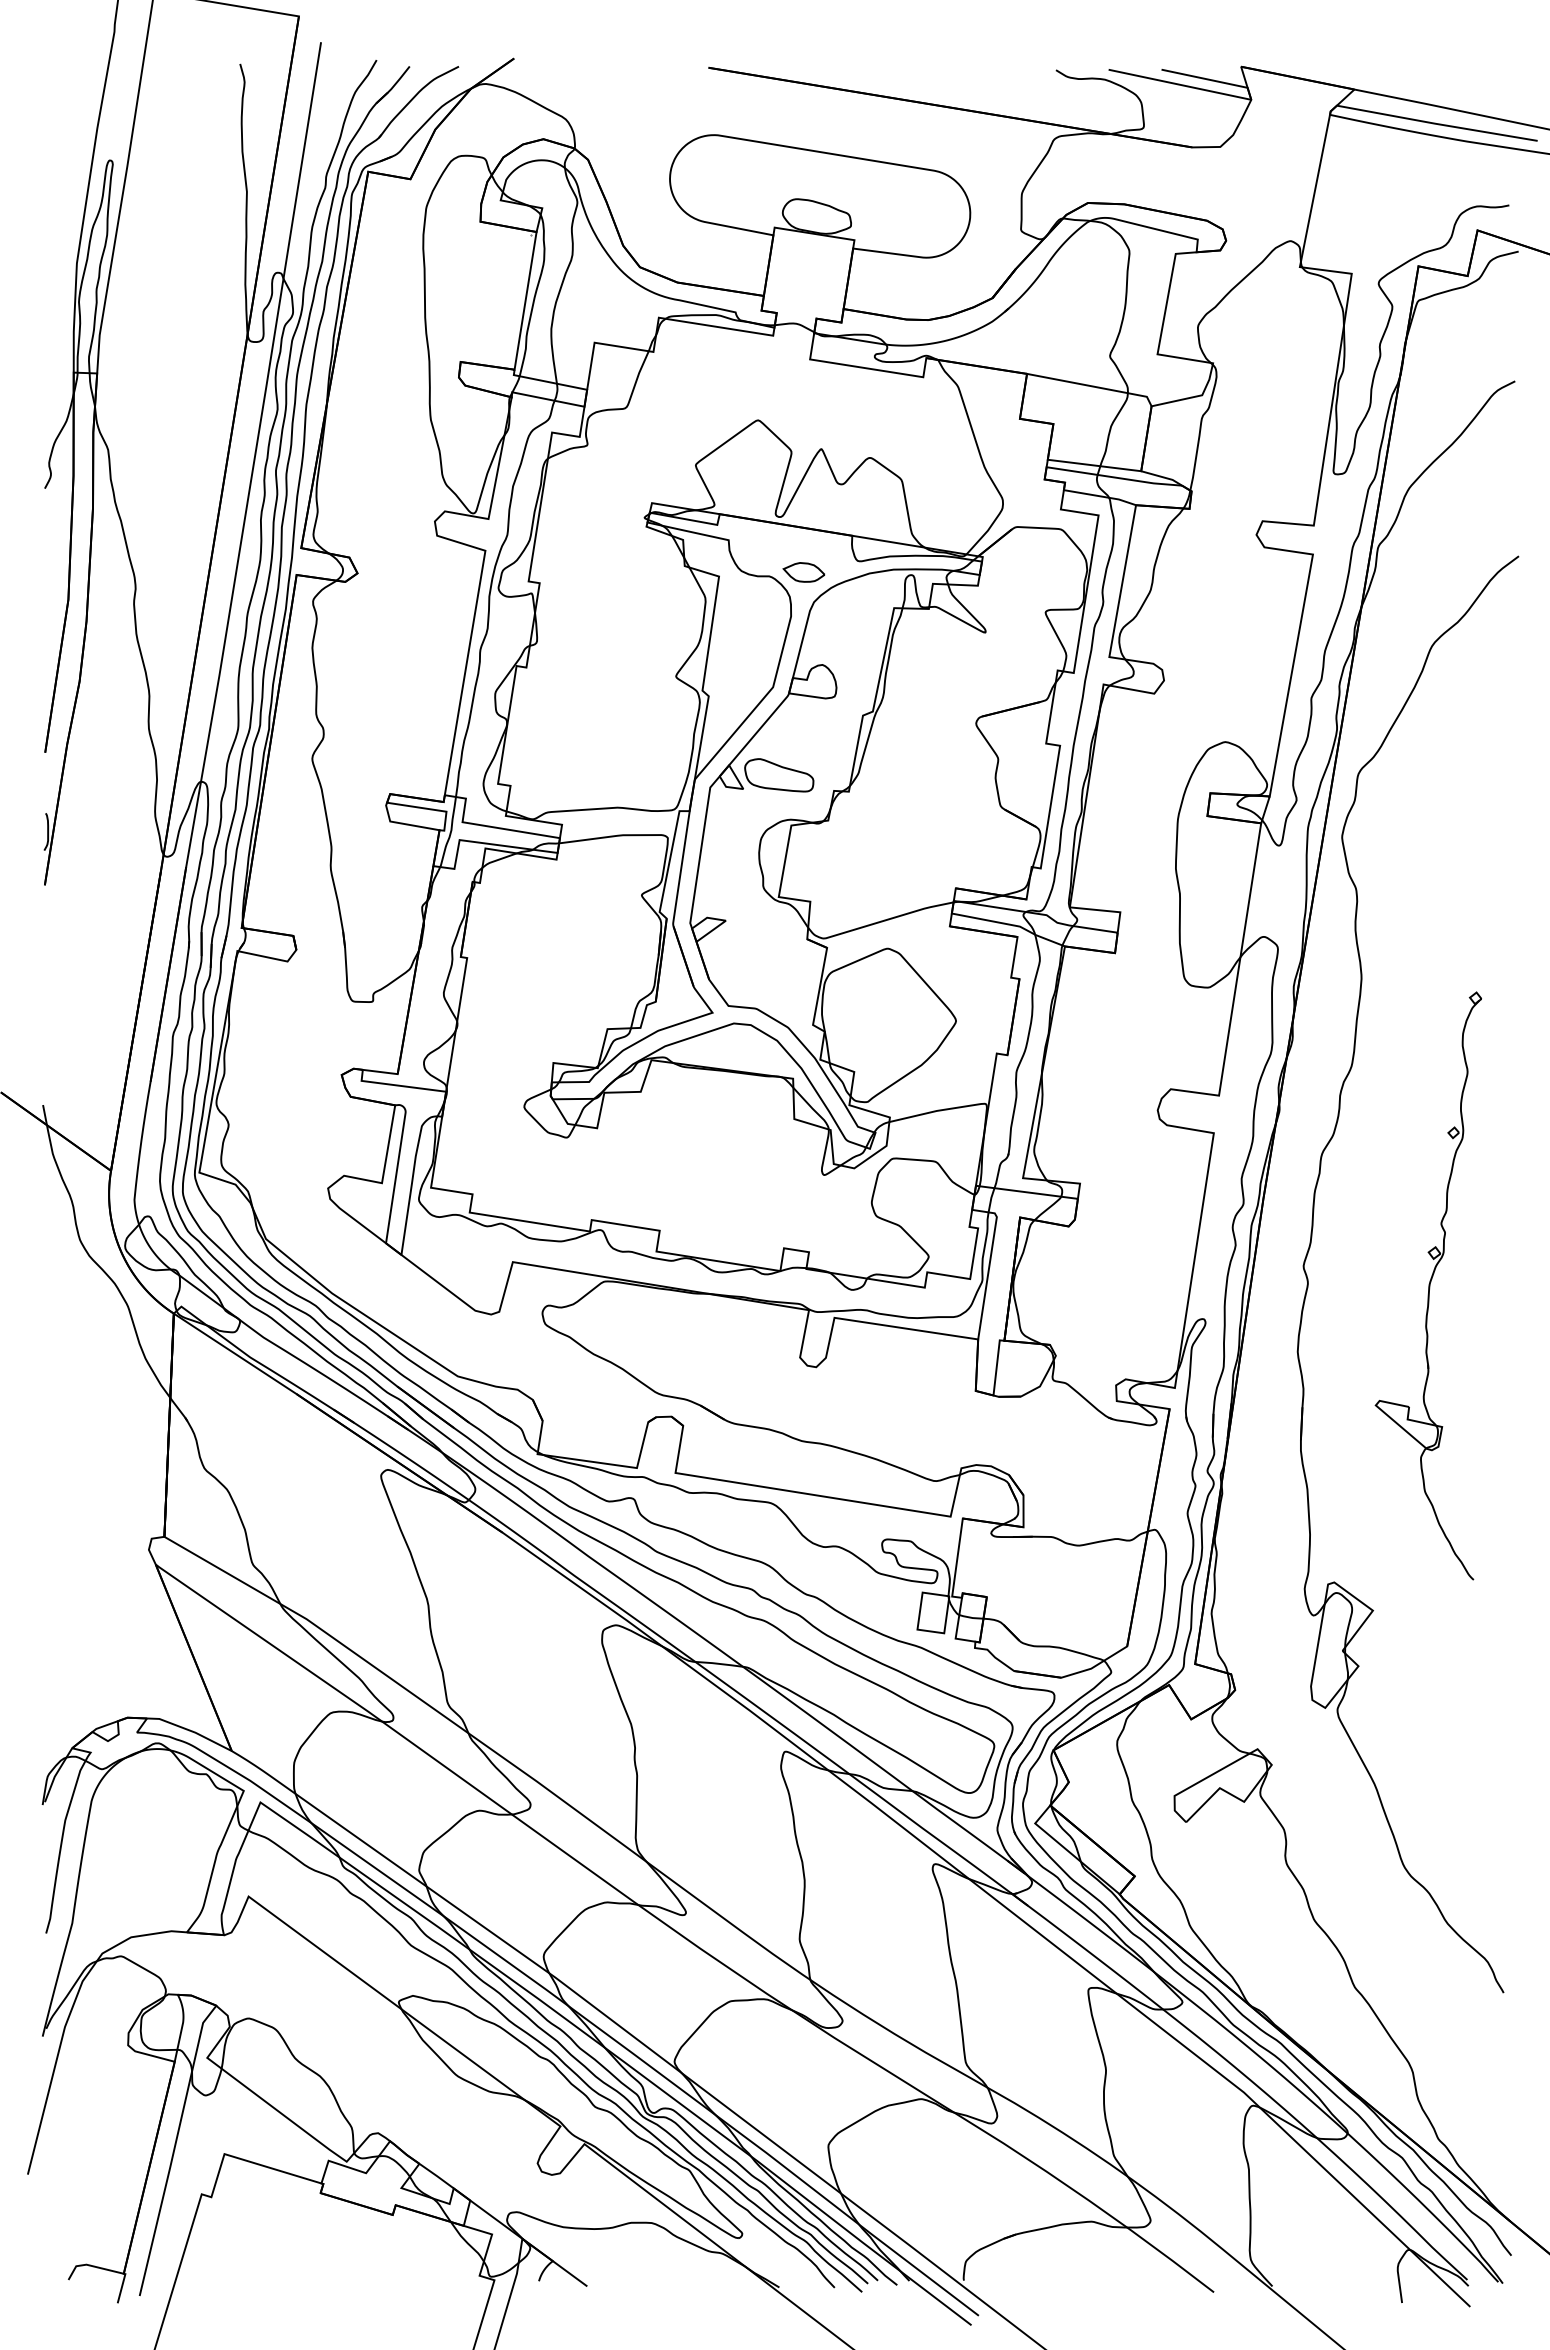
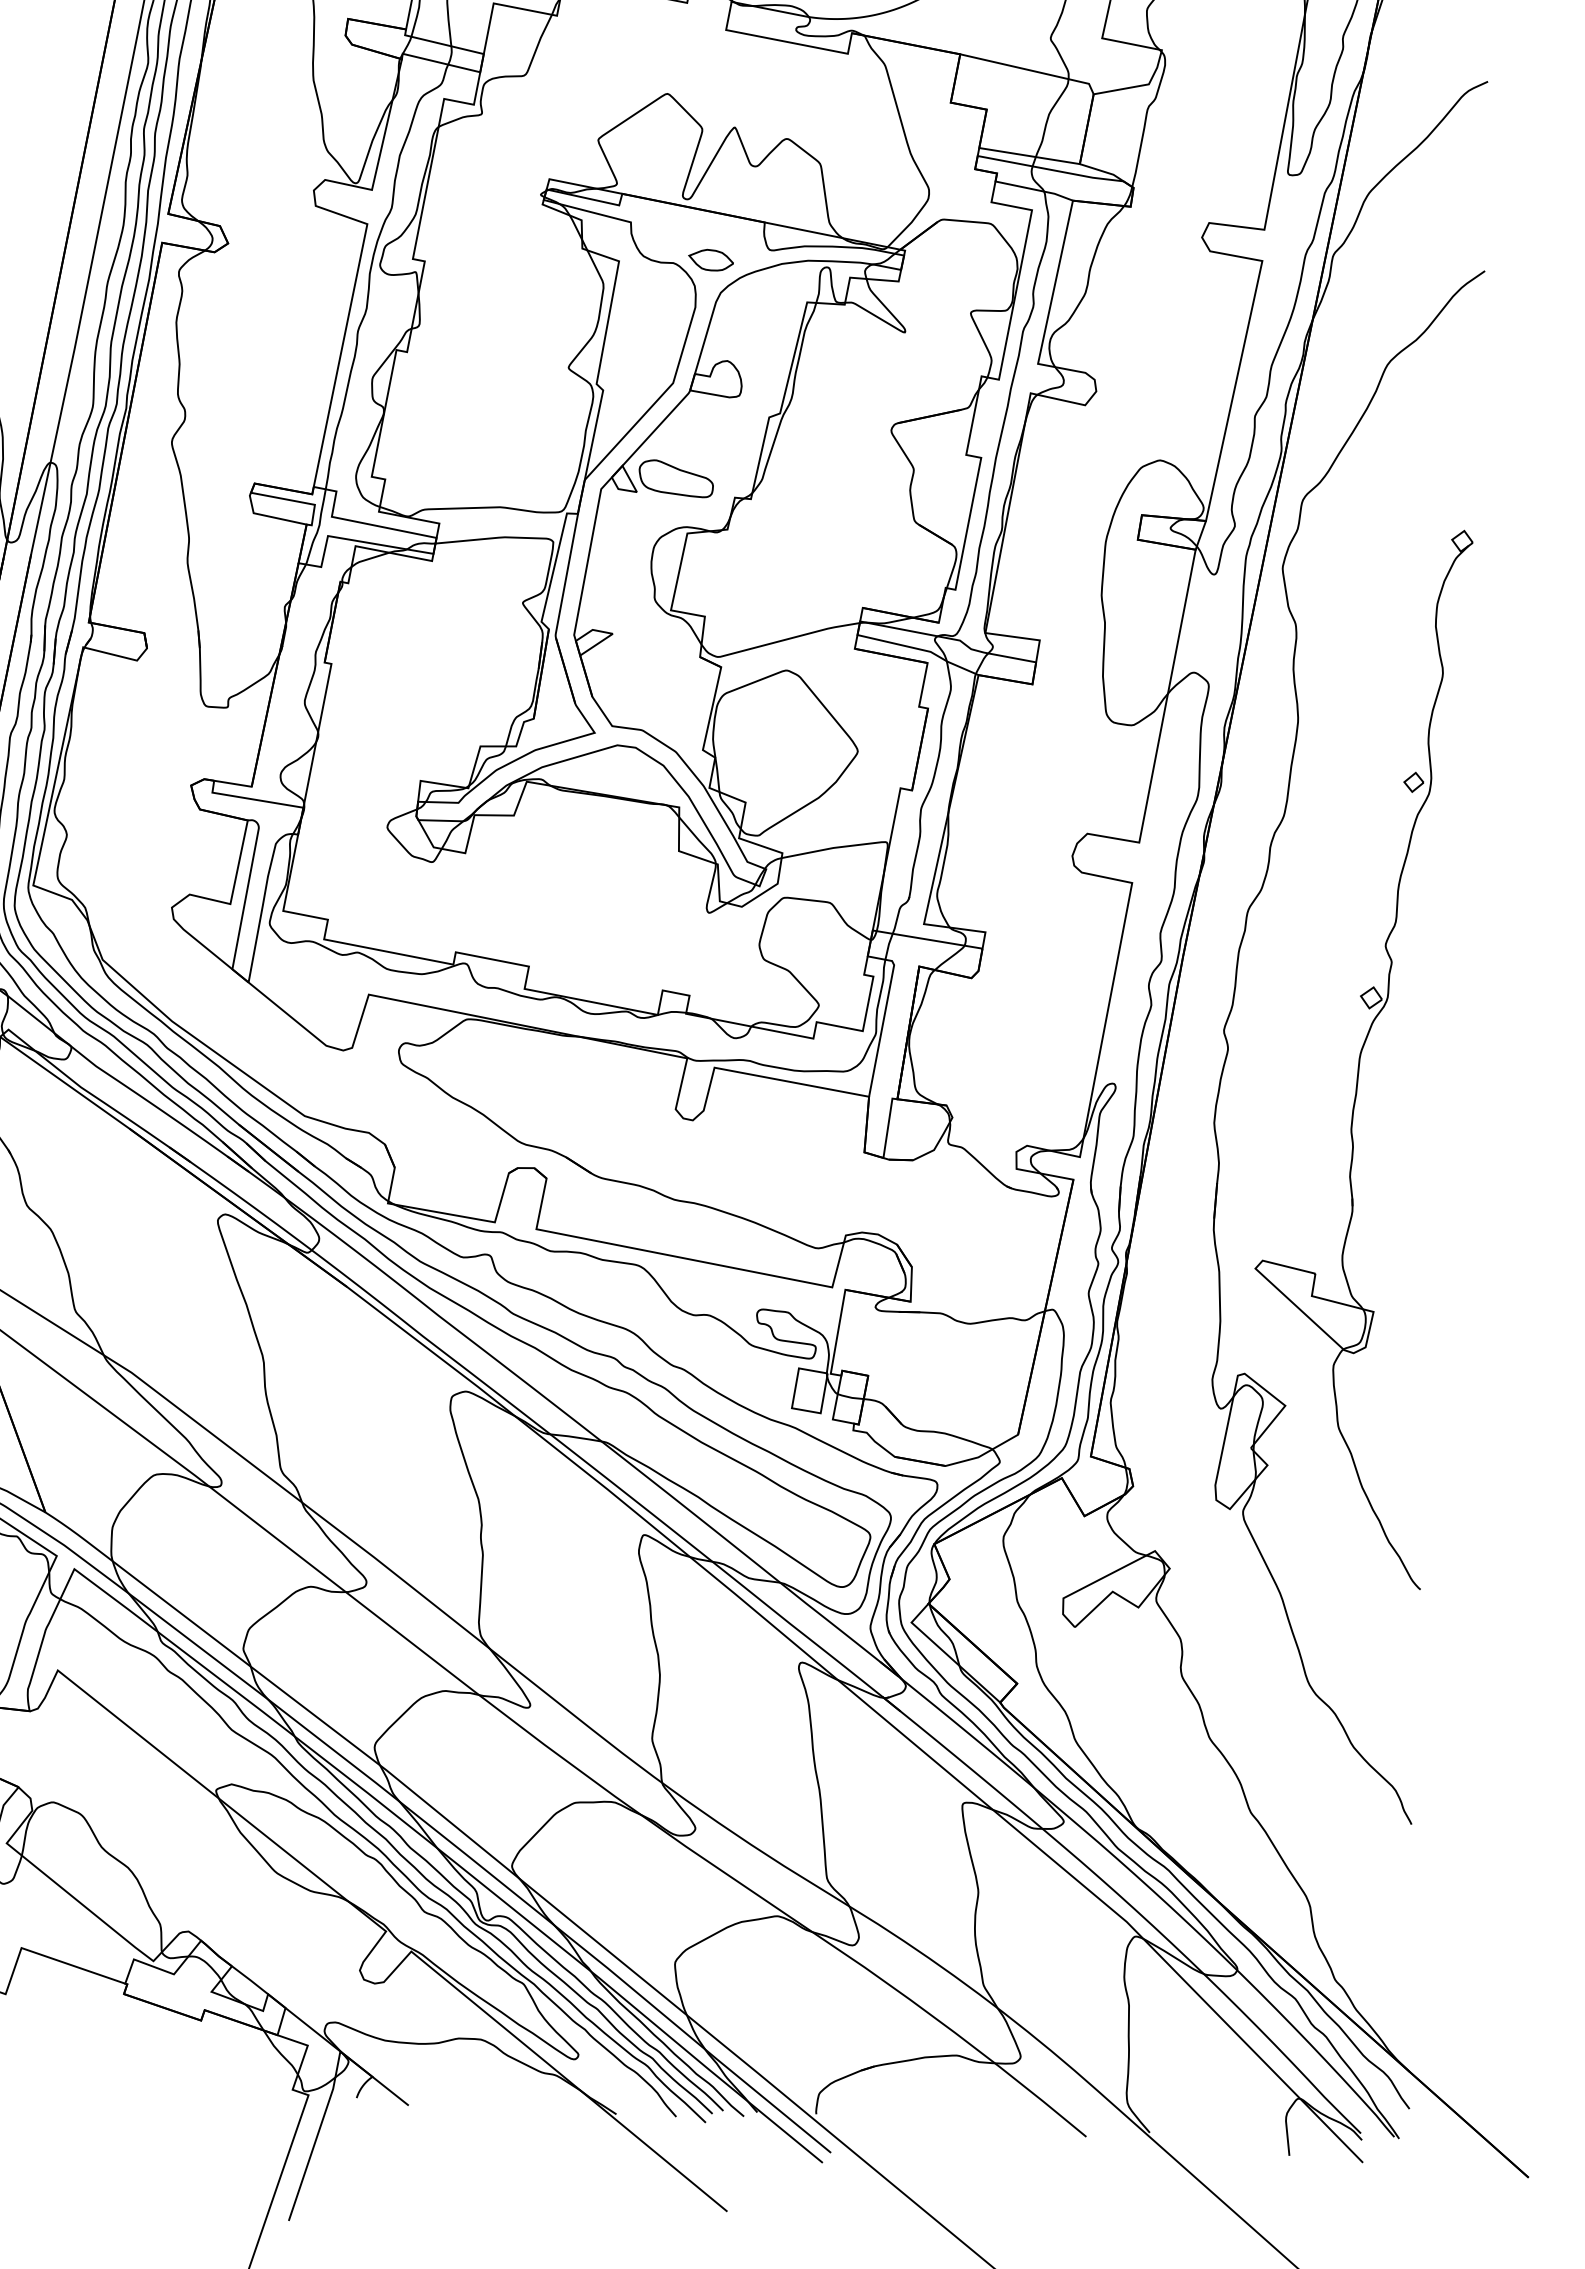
part: (1428, 1285) -> (1358, 1056), size x1.67

